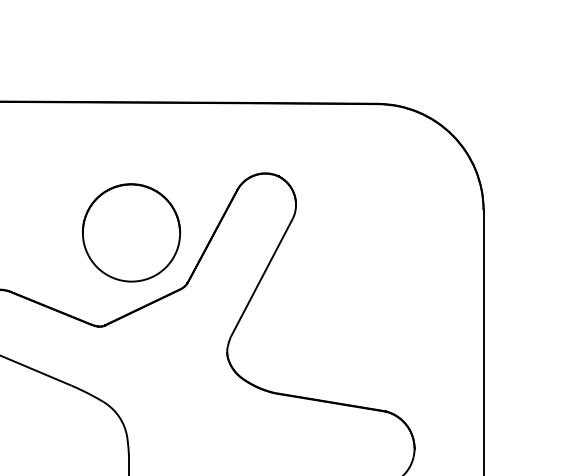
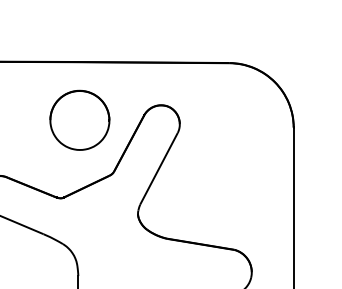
part: (130, 231) -> (79, 119), moved

